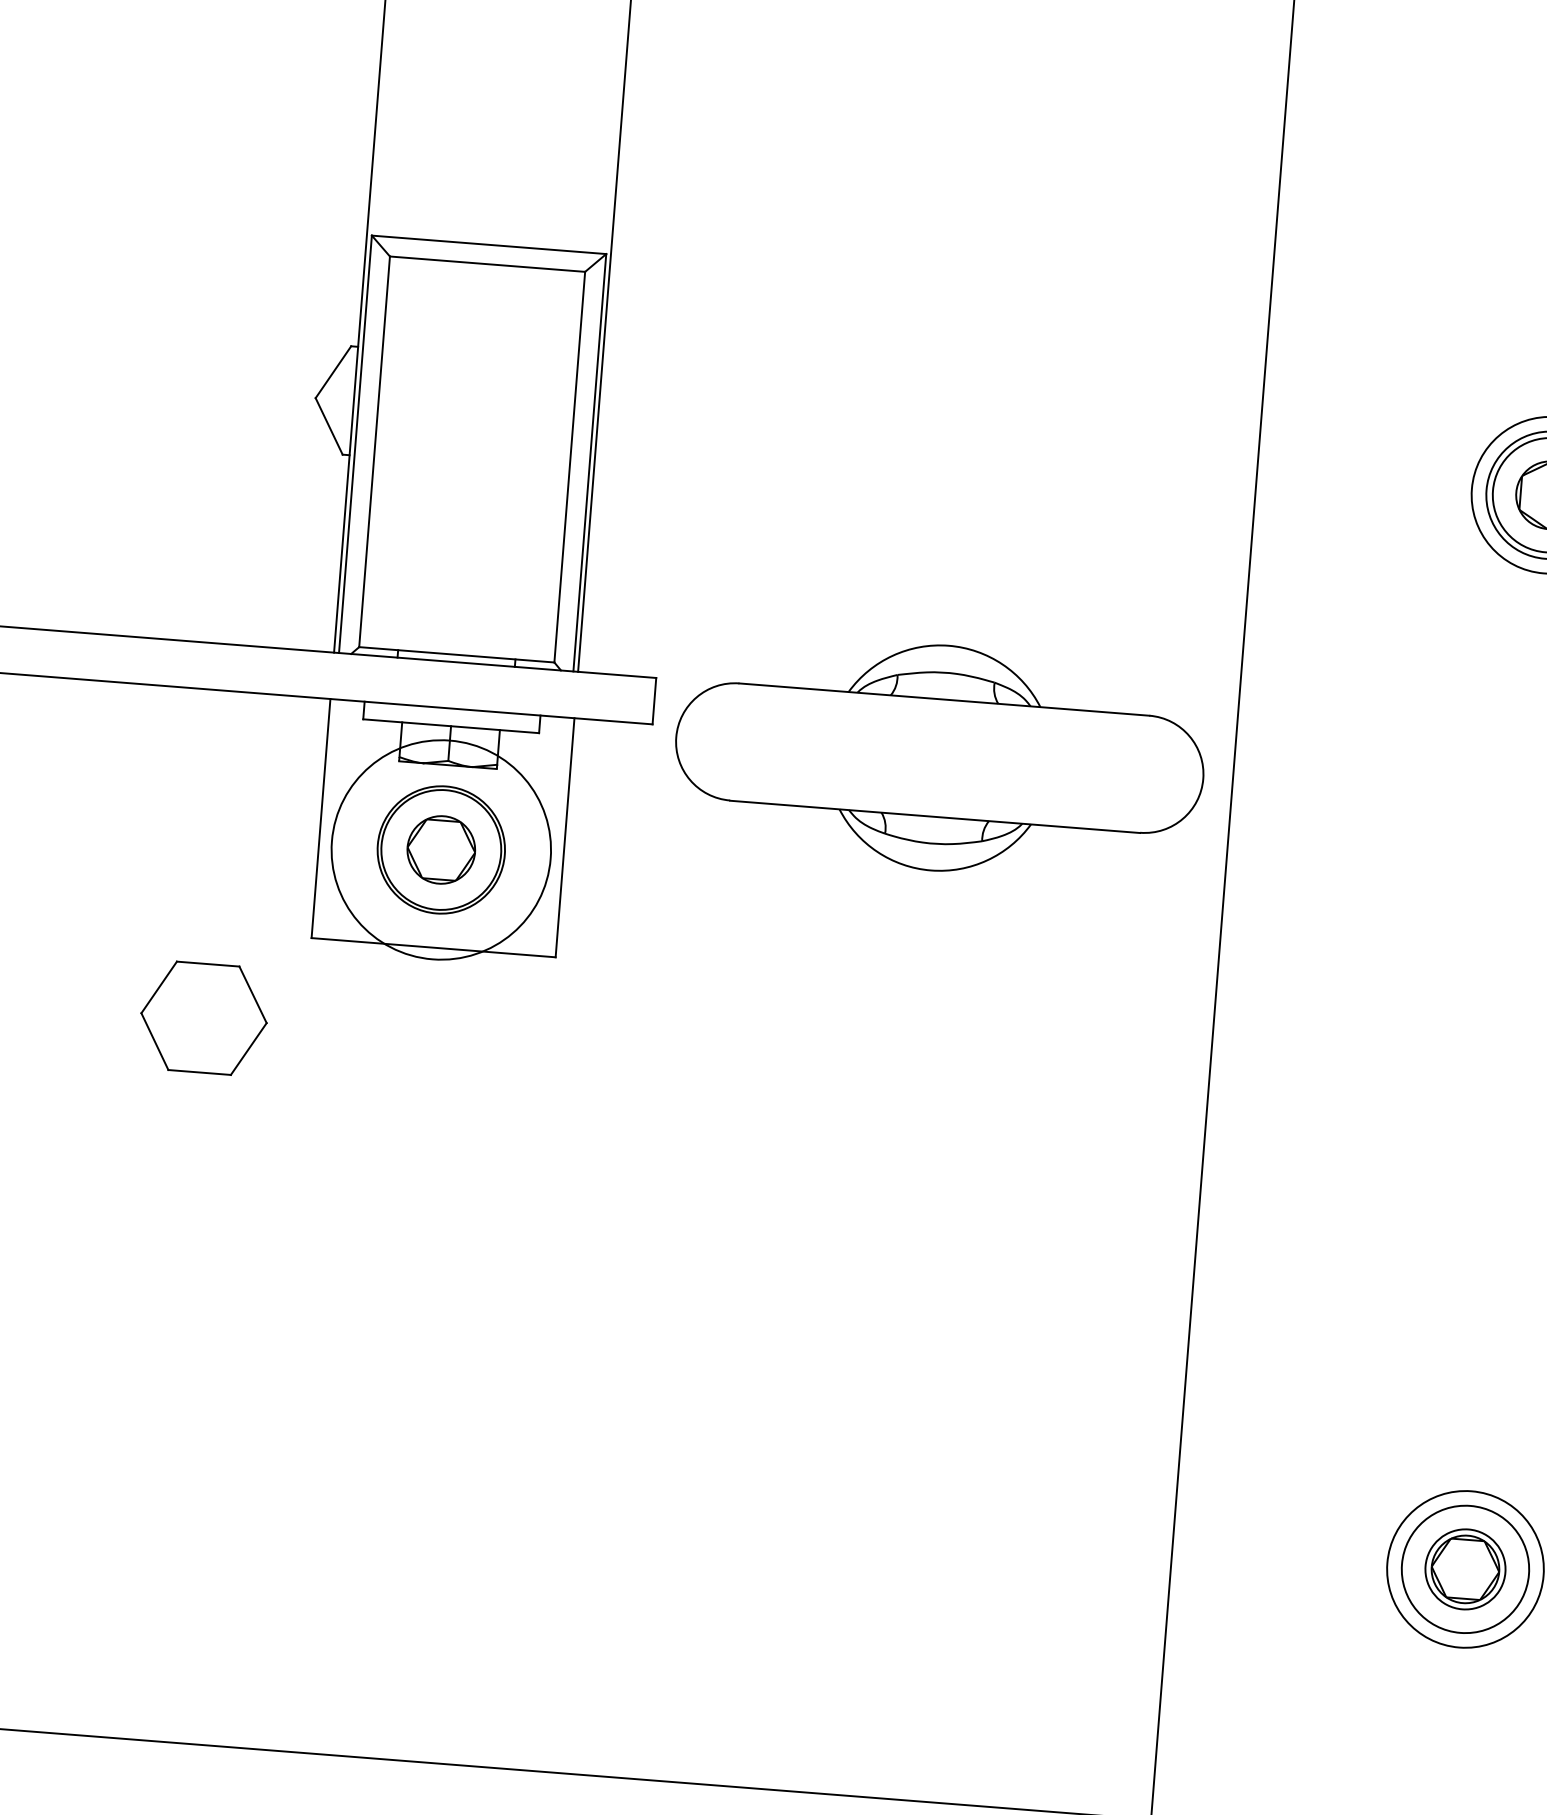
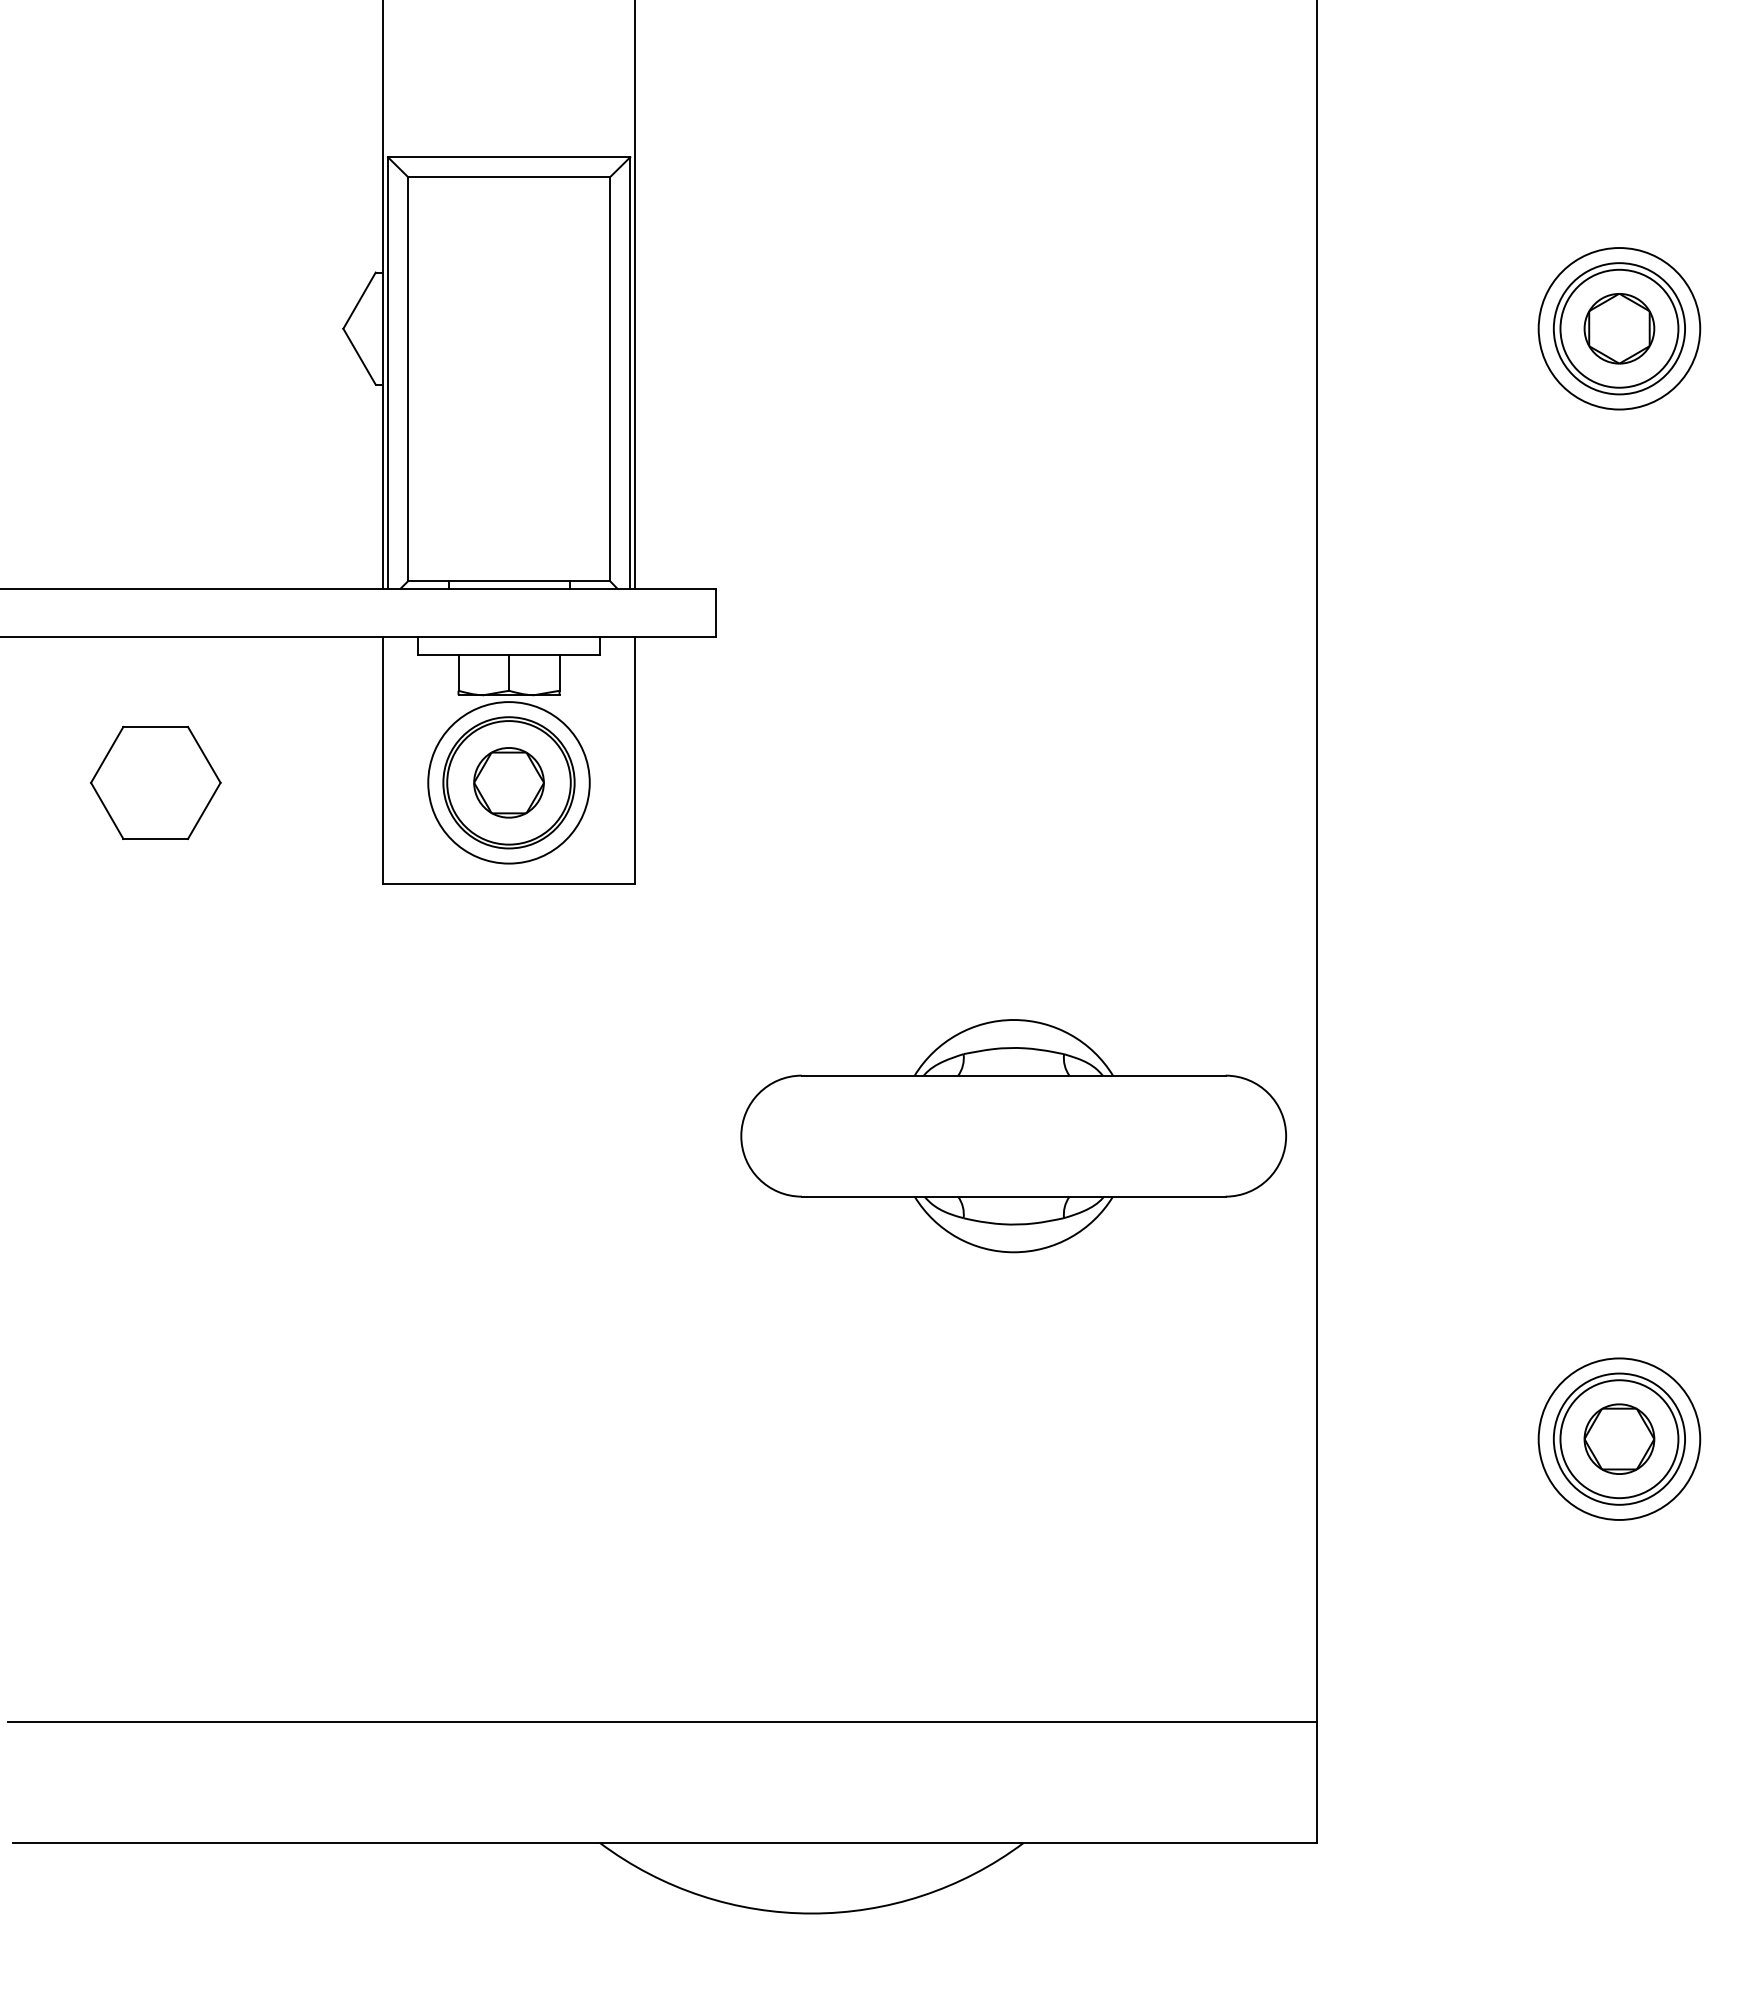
part: (939, 758) -> (1013, 1136), moved
circle: (440, 849) -> (508, 782), size x0.71
part: (203, 1017) -> (155, 782), moved
circle: (1465, 1569) -> (1619, 1439), size x1.43

